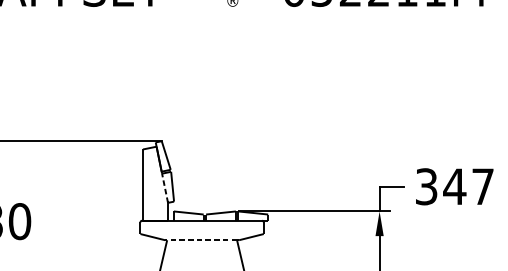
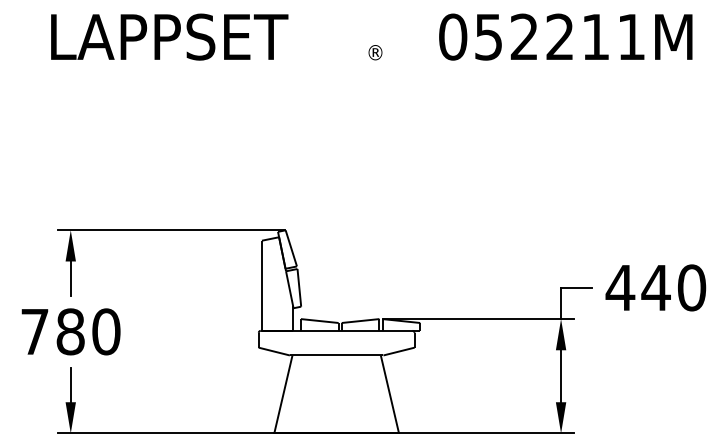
text: (454, 186) -> (655, 287), 347 -> 440
line: (164, 188) -> (289, 289), dashed -> solid
line: (201, 240) -> (336, 355), dashed -> solid

